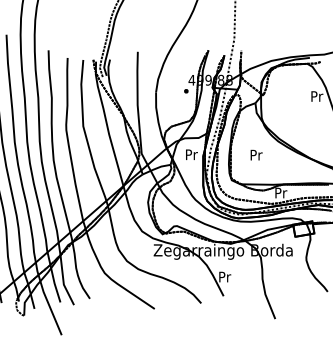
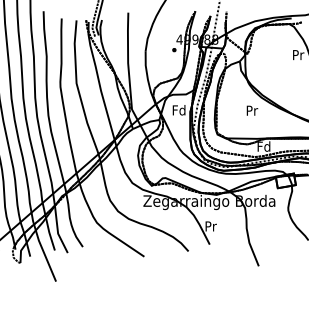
text: (190, 154) -> (178, 110), Pr -> Fd
text: (256, 154) -> (252, 110), moved
text: (280, 192) -> (263, 146), Pr -> Fd

